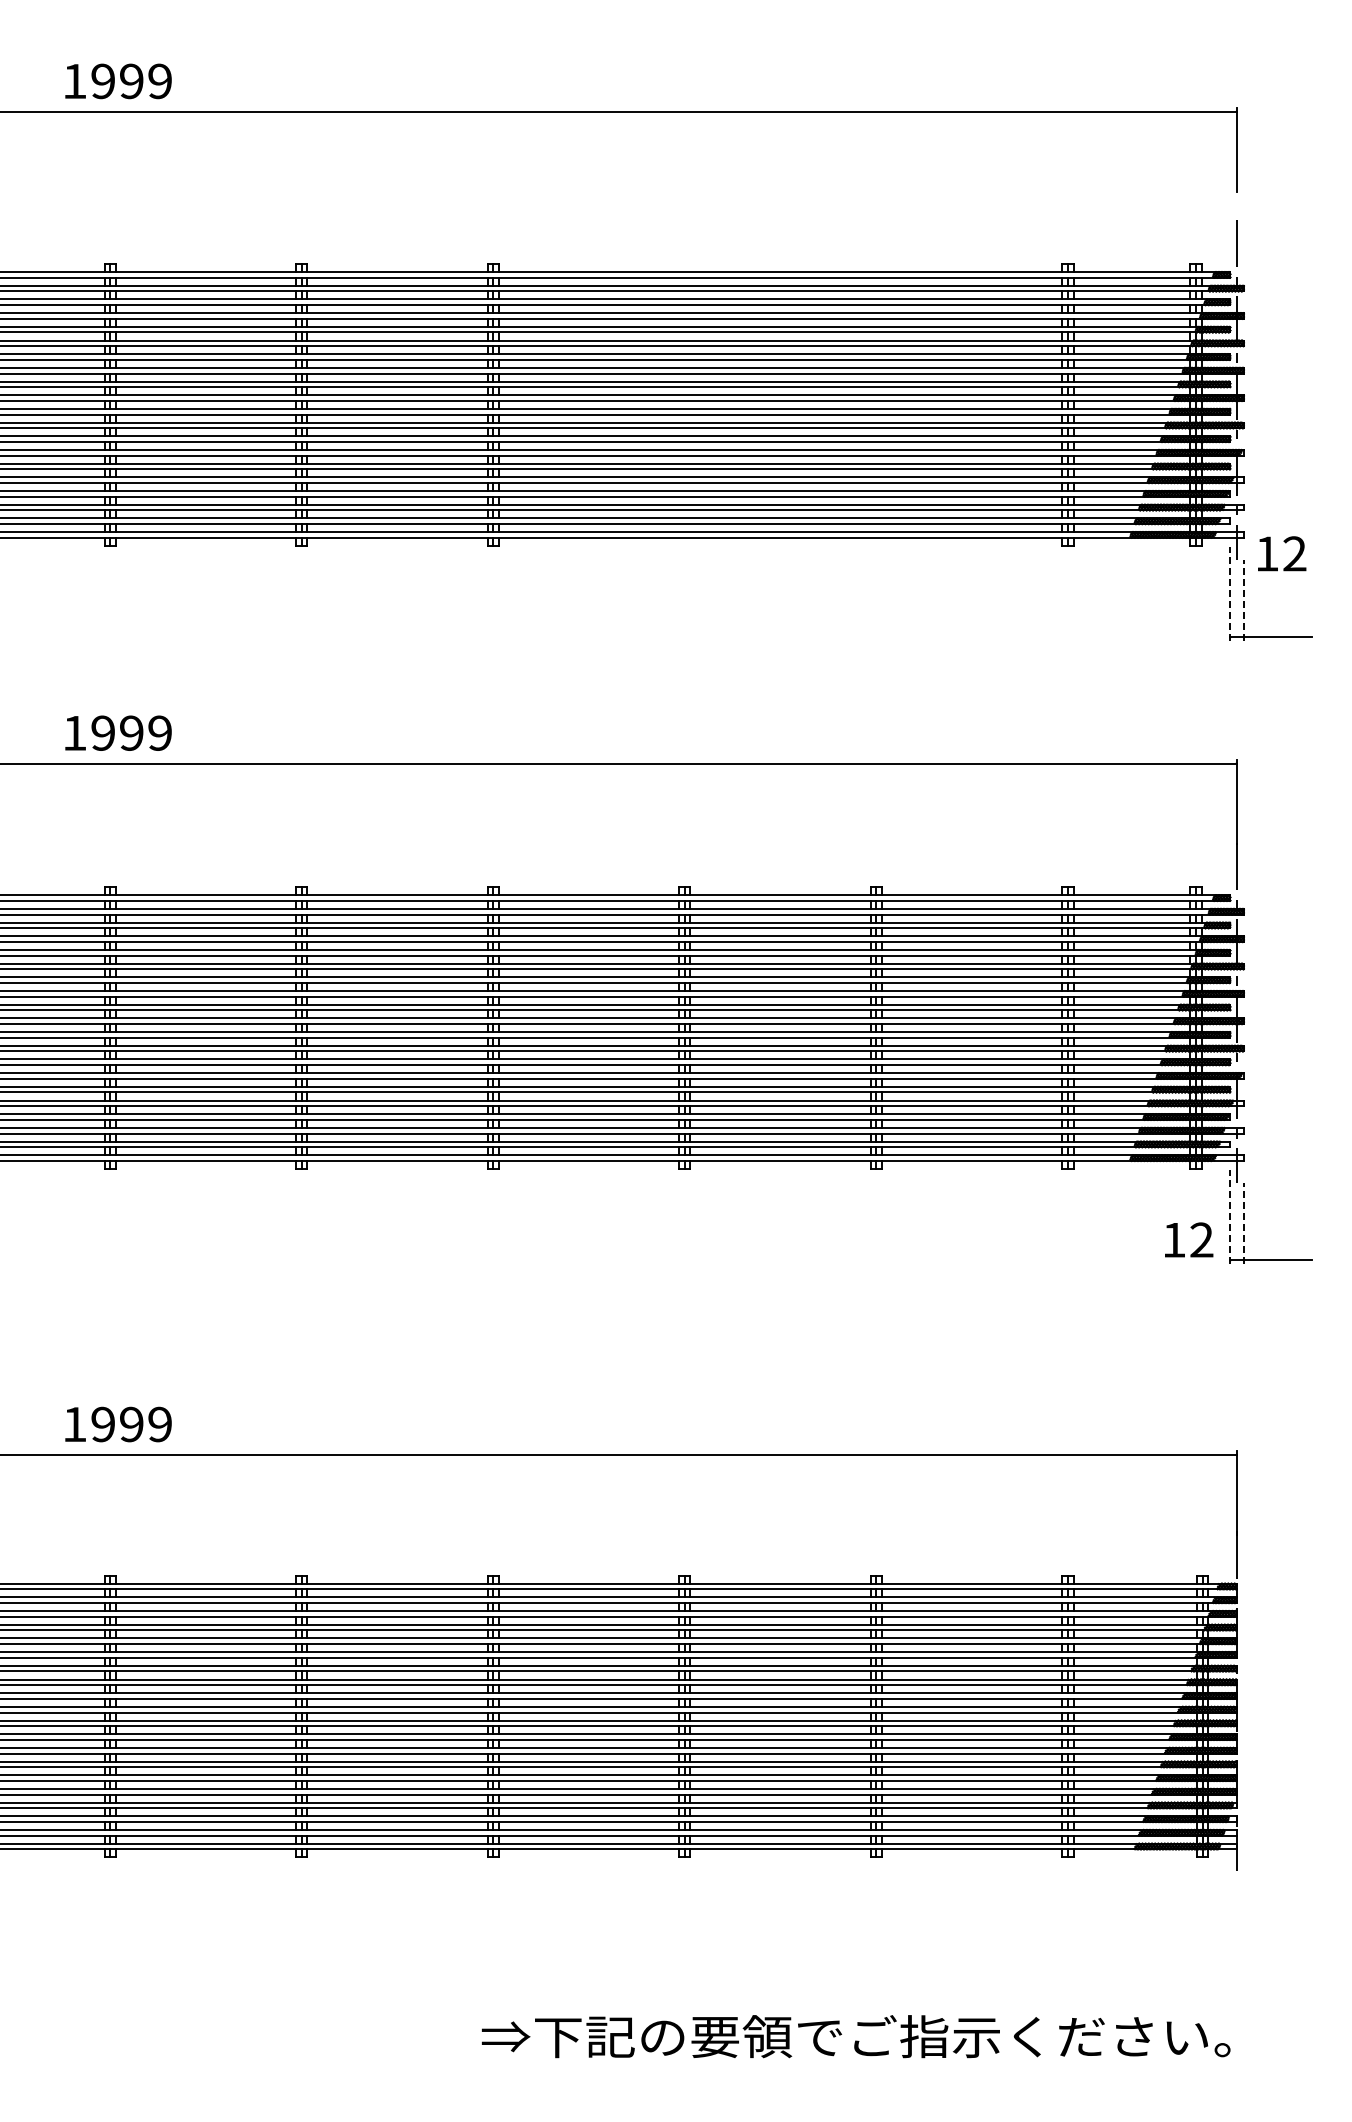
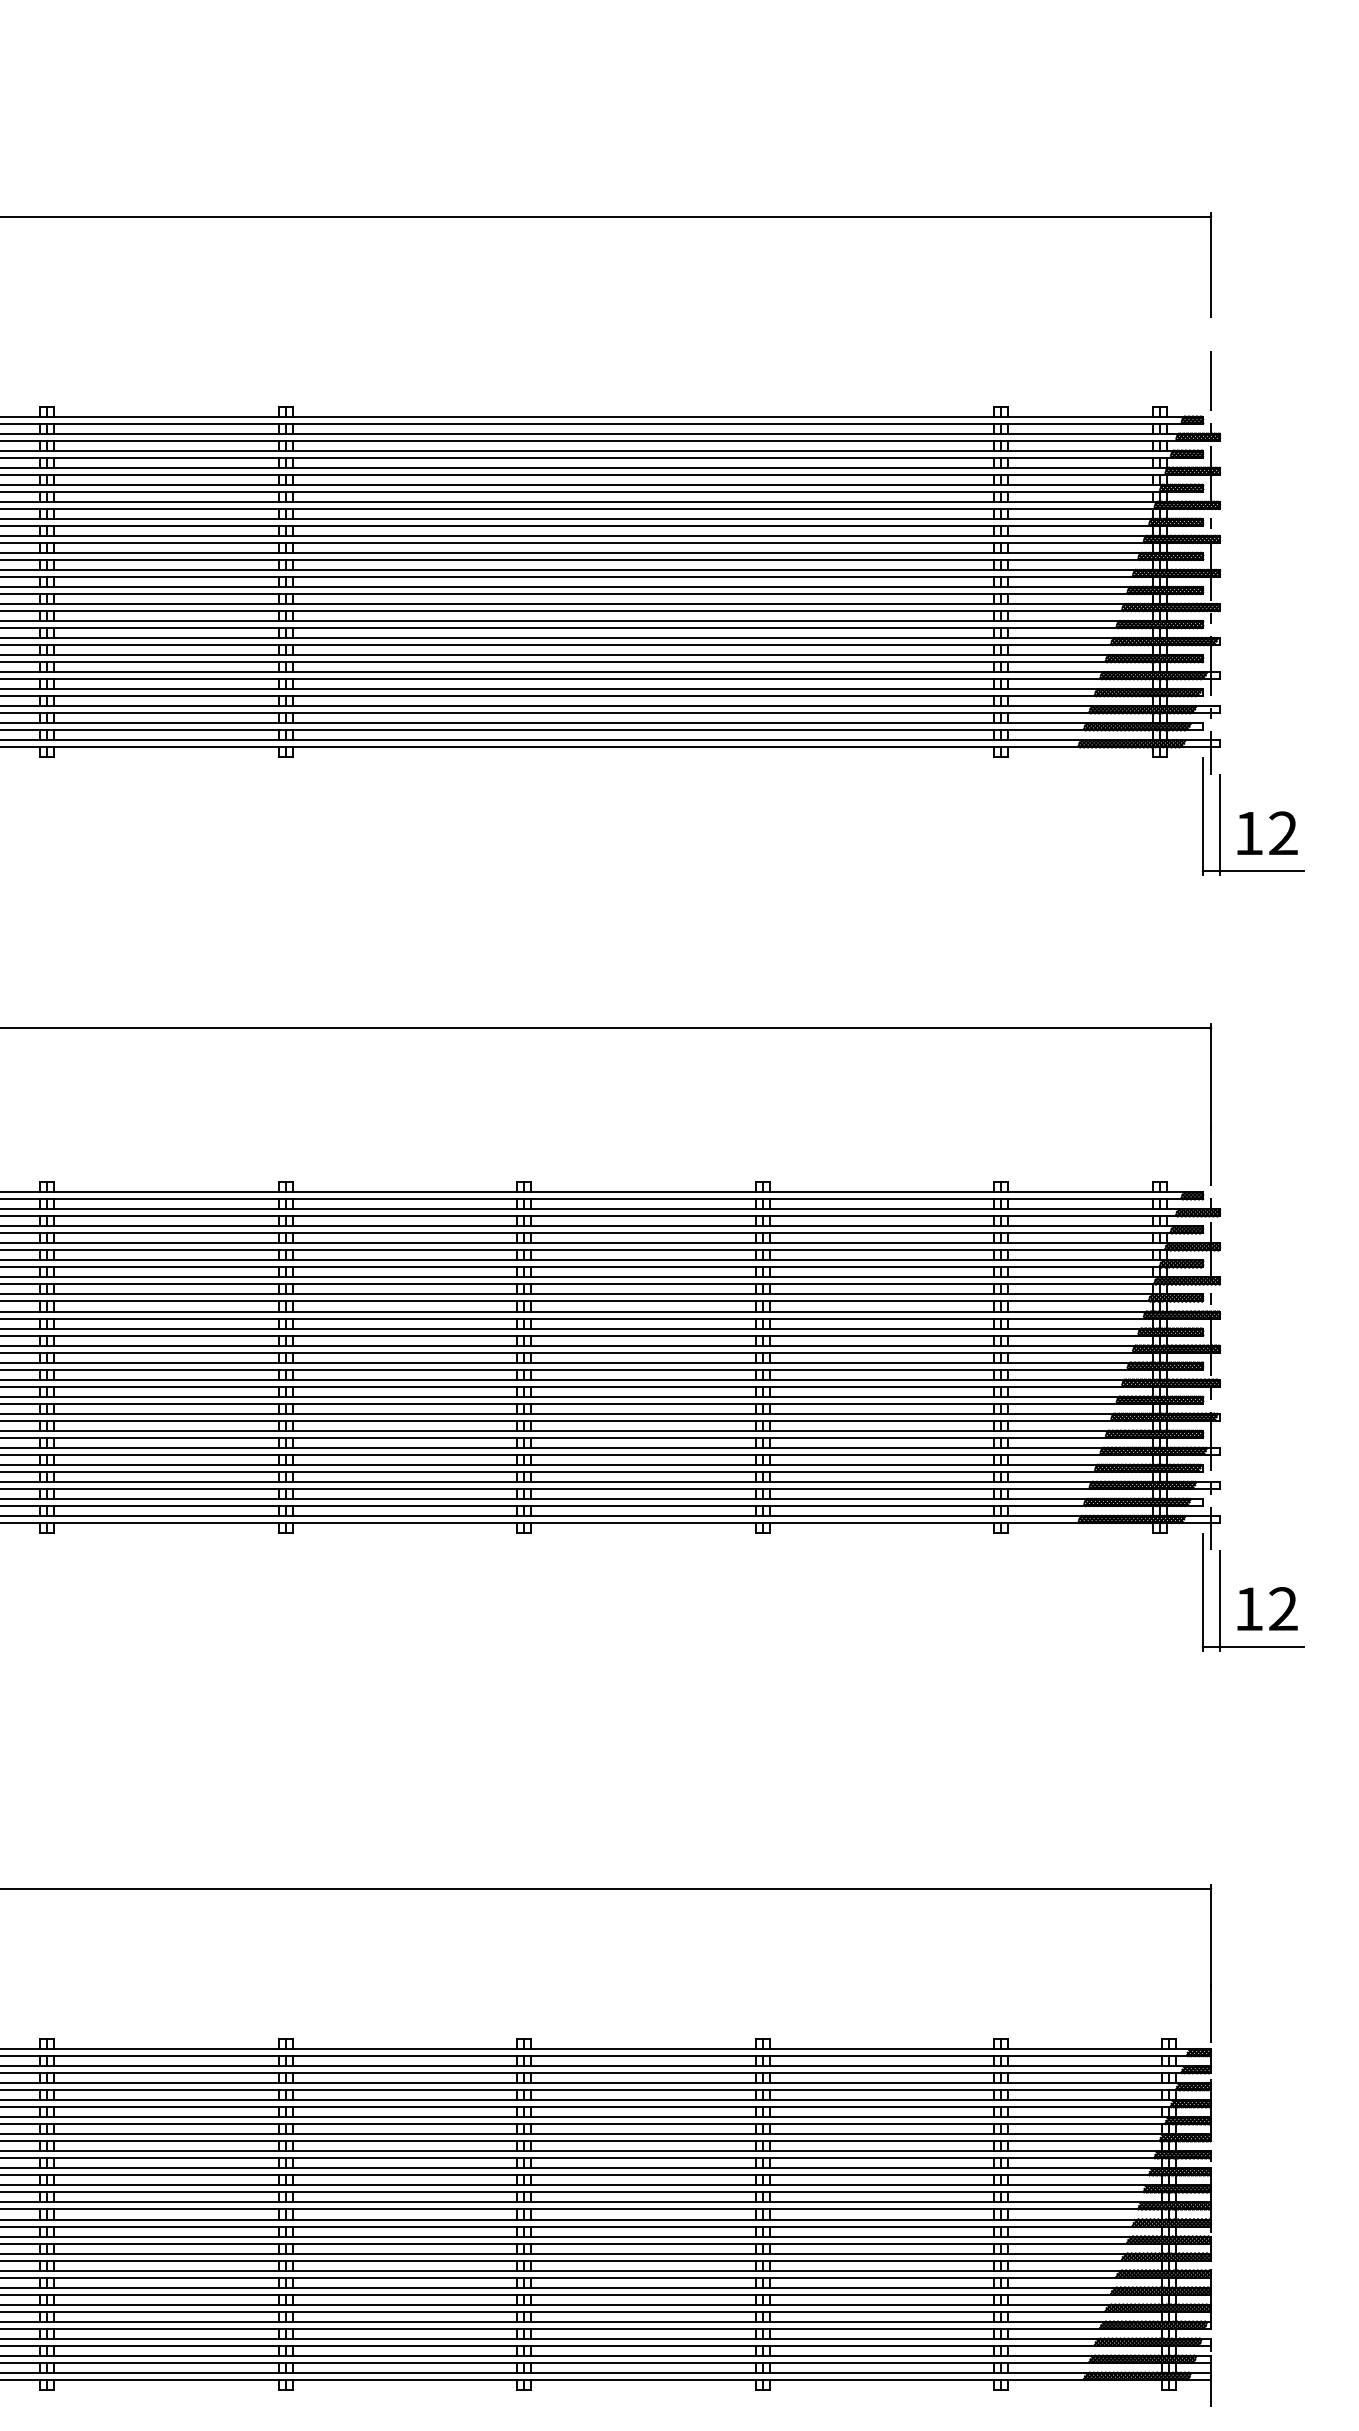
text: (1282, 553) -> (1268, 832), moved
line: (1230, 593) -> (1203, 816), dashed -> solid
line: (1243, 599) -> (1219, 824), dashed -> solid
line: (1230, 1216) -> (1203, 1592), dashed -> solid
line: (1243, 1223) -> (1219, 1600), dashed -> solid
text: (1189, 1239) -> (1268, 1608), moved

